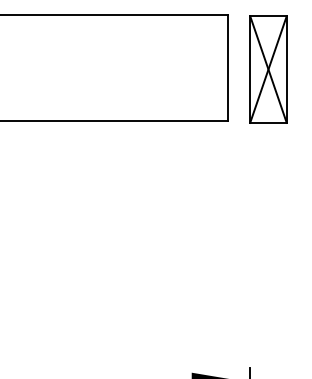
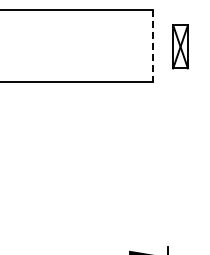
line: (228, 67) -> (153, 45), solid -> dashed
part: (268, 69) -> (180, 46), size x0.6

